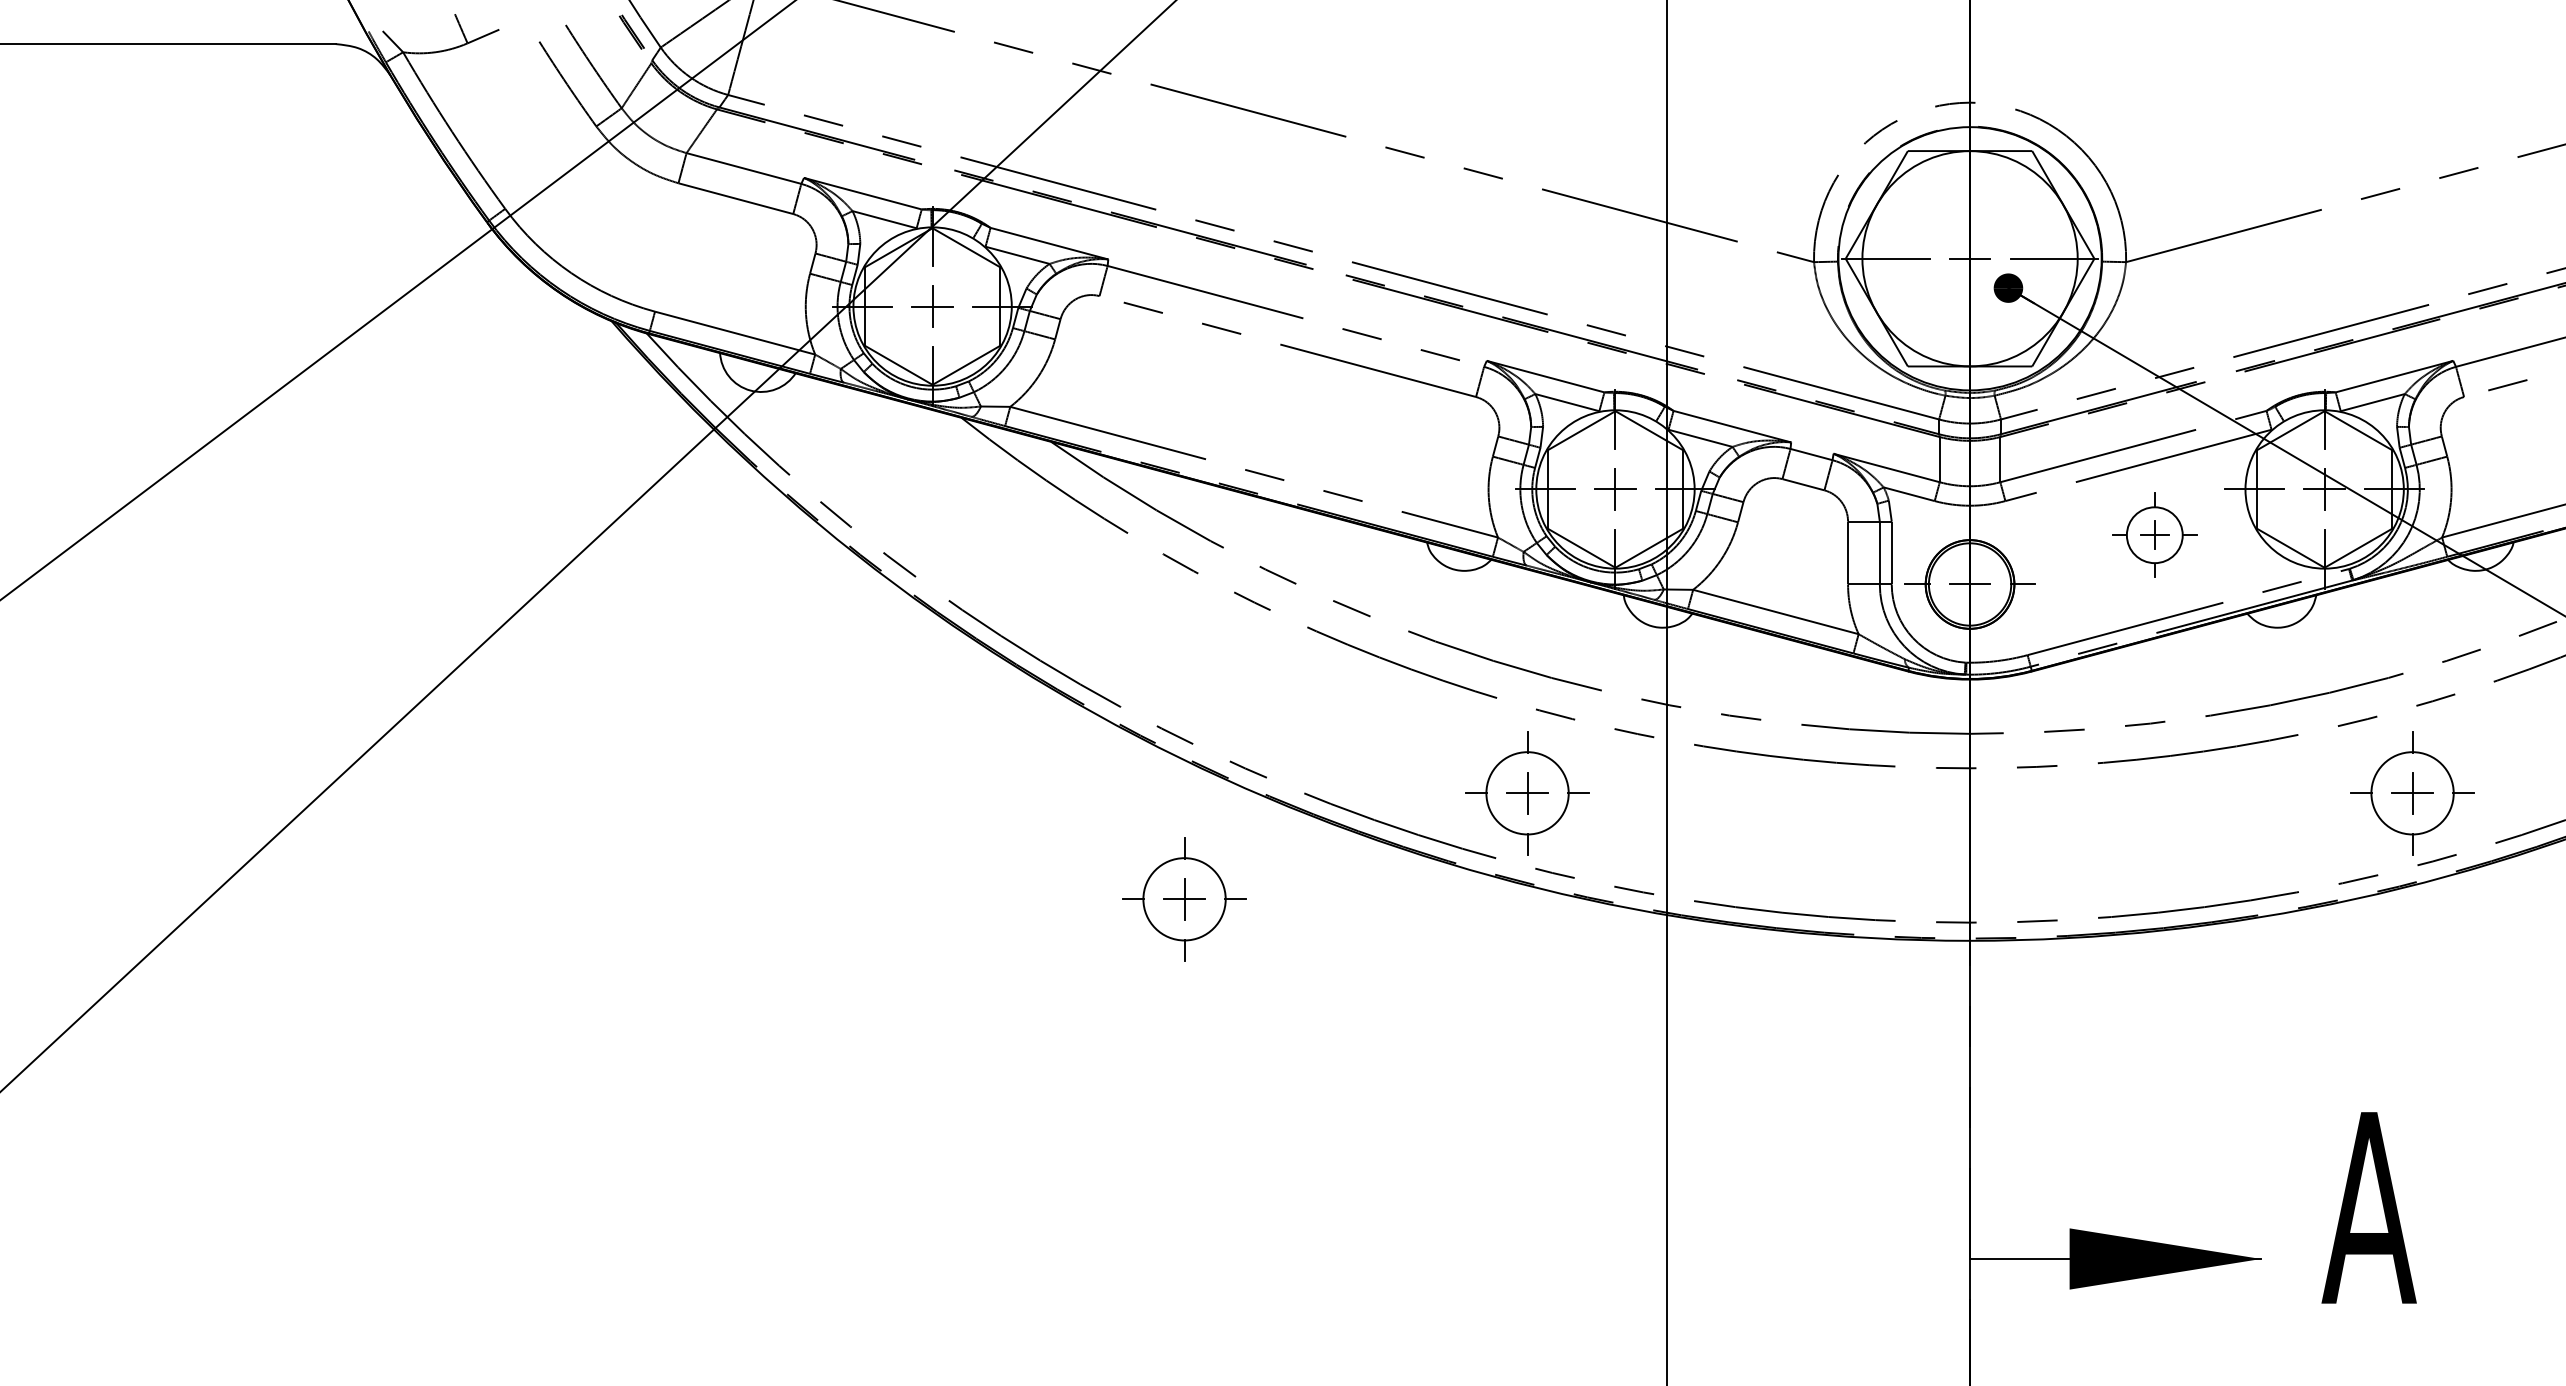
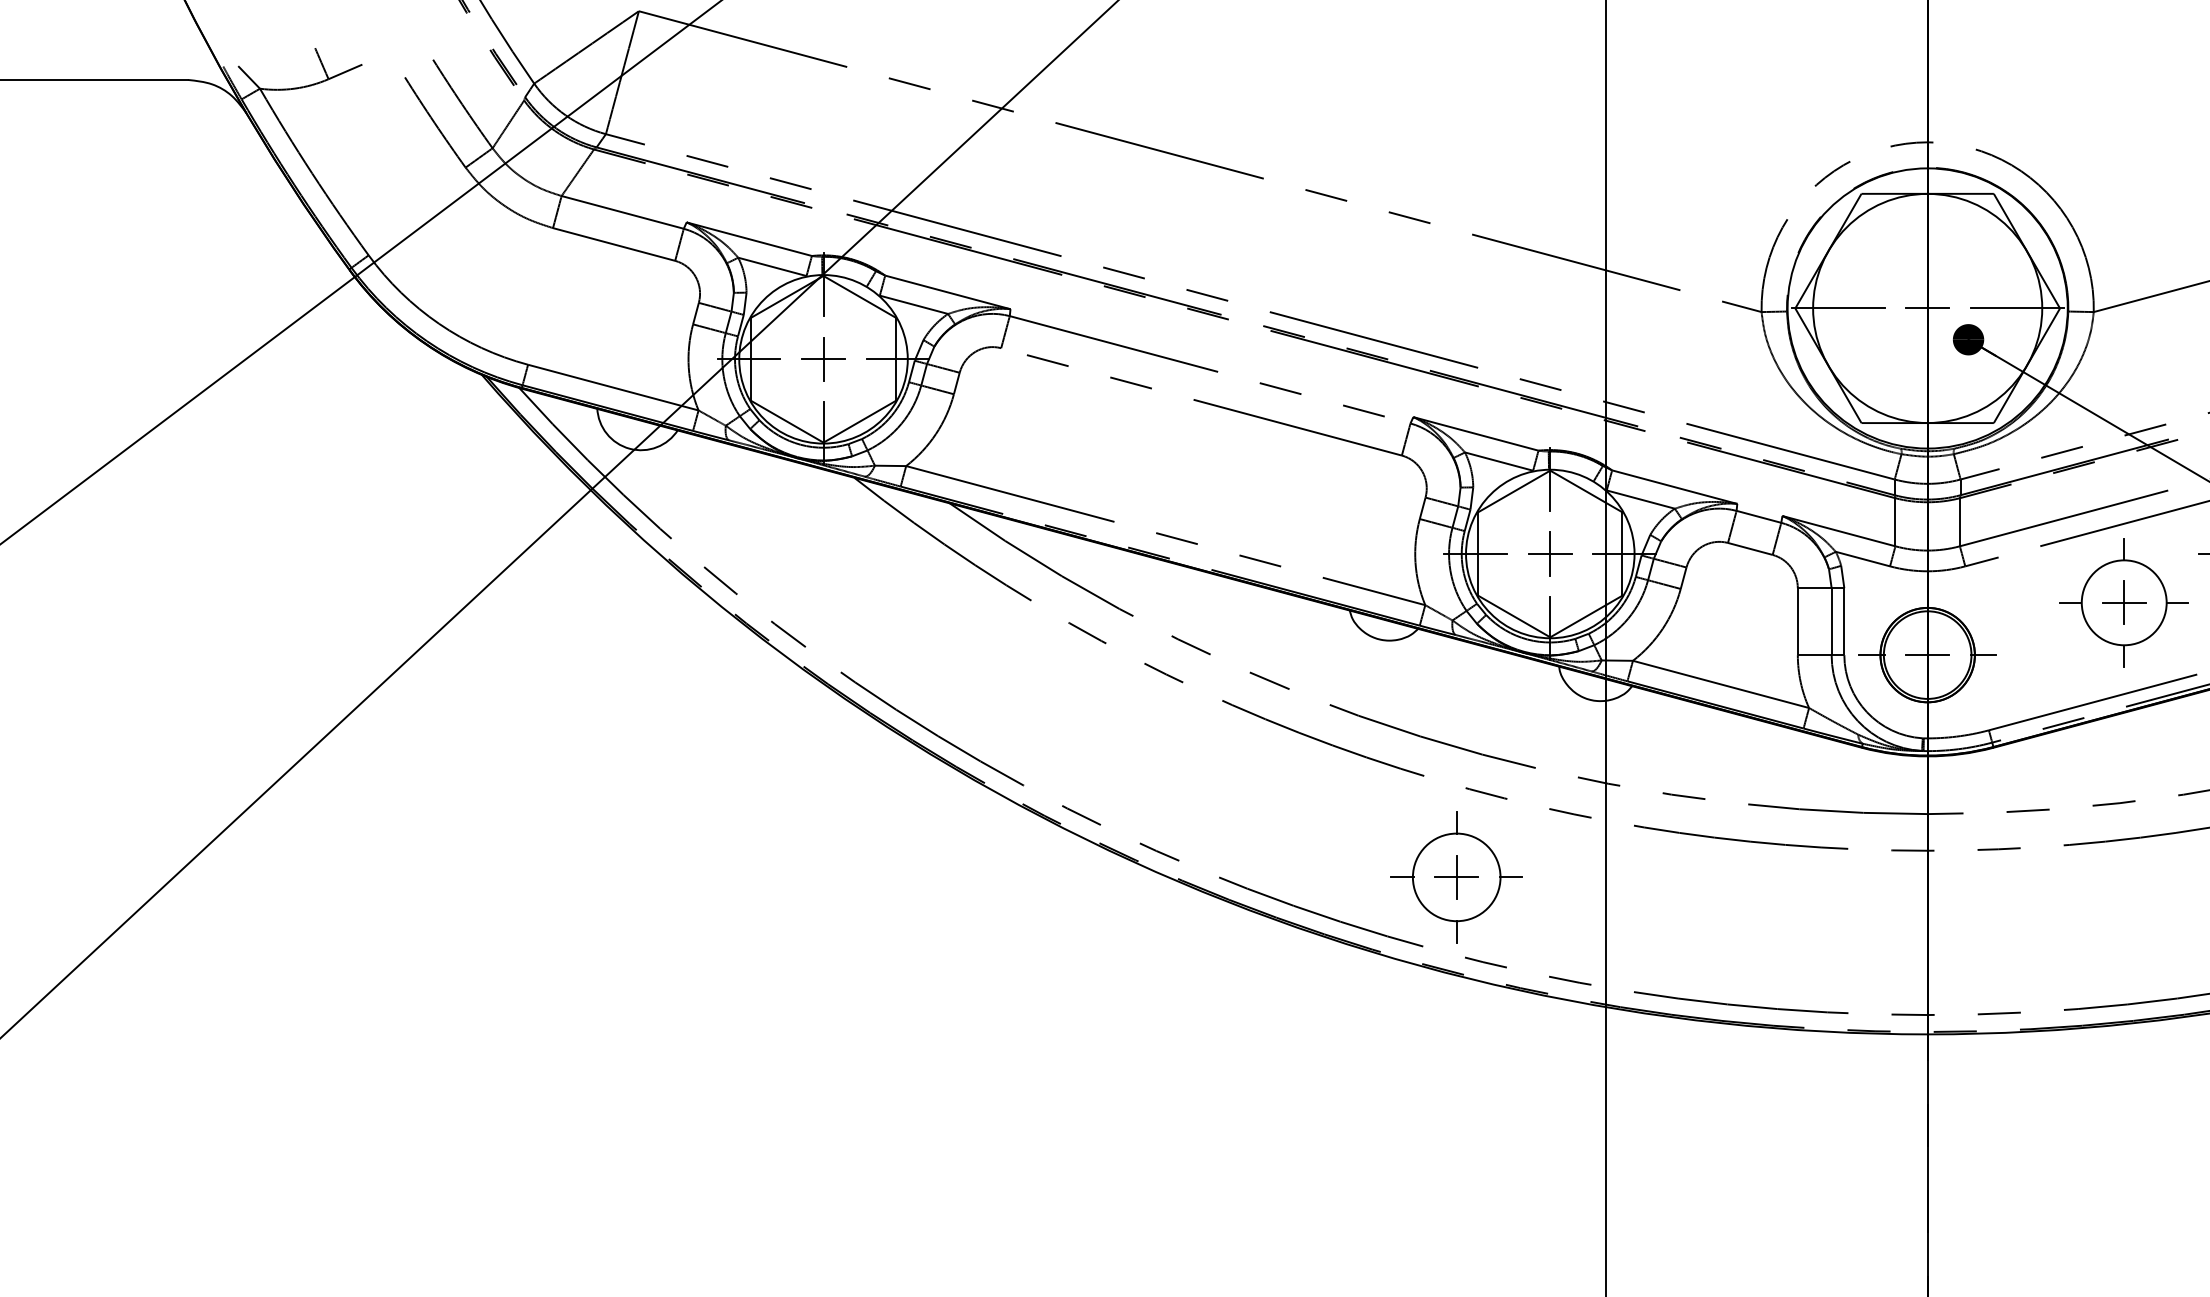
part: (2154, 534) -> (2123, 601), size x1.43
part: (1184, 899) -> (1091, 990), removed

